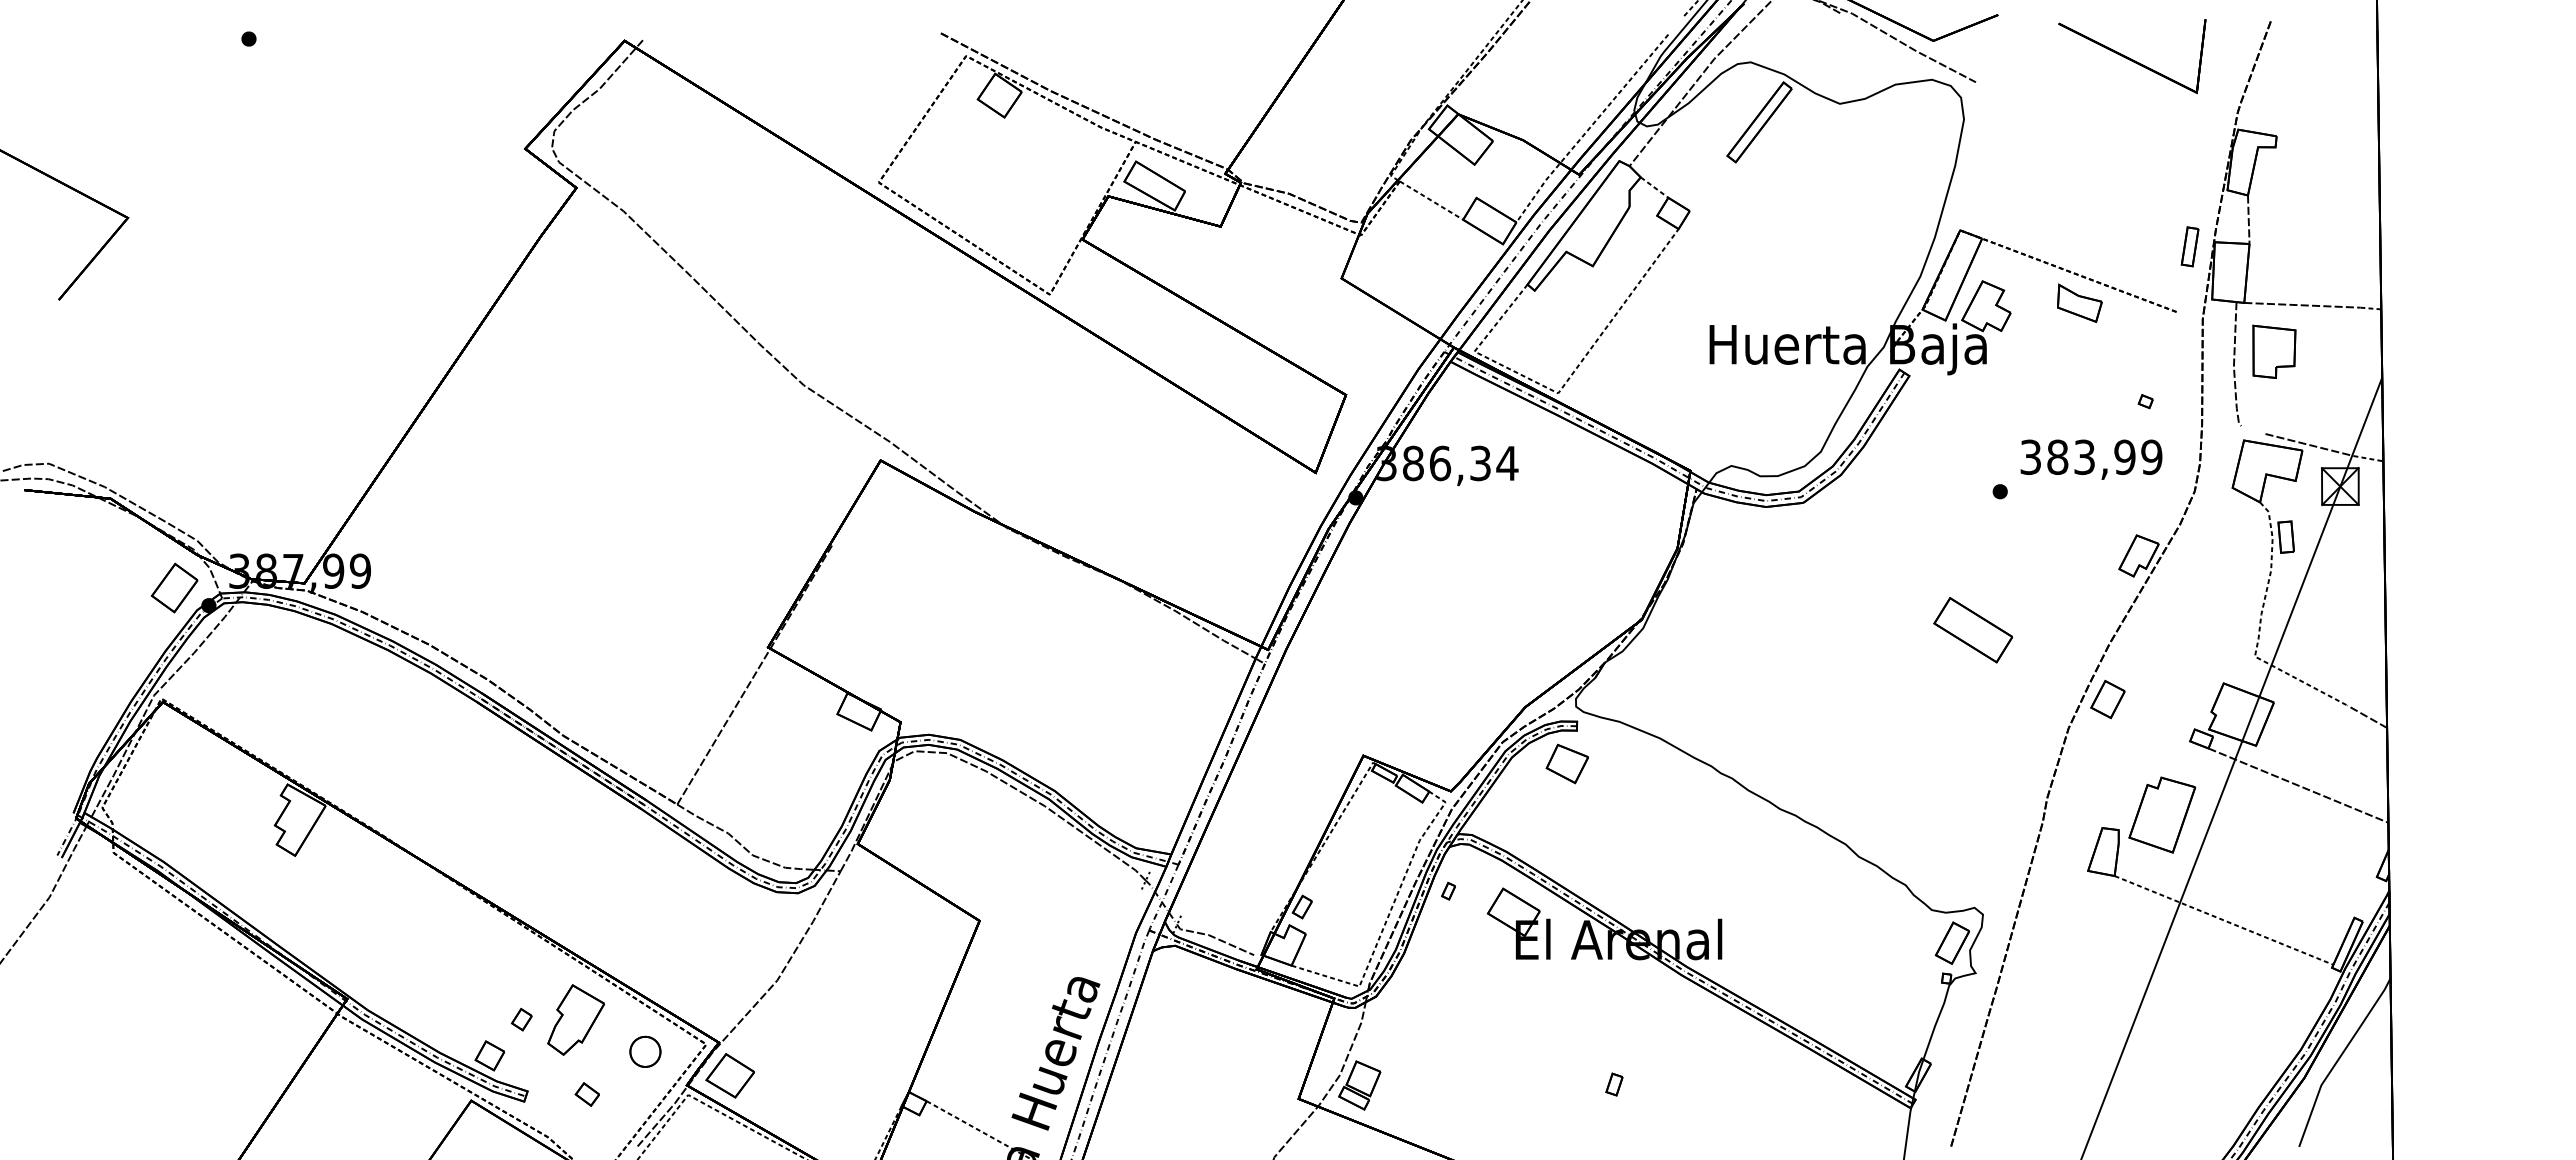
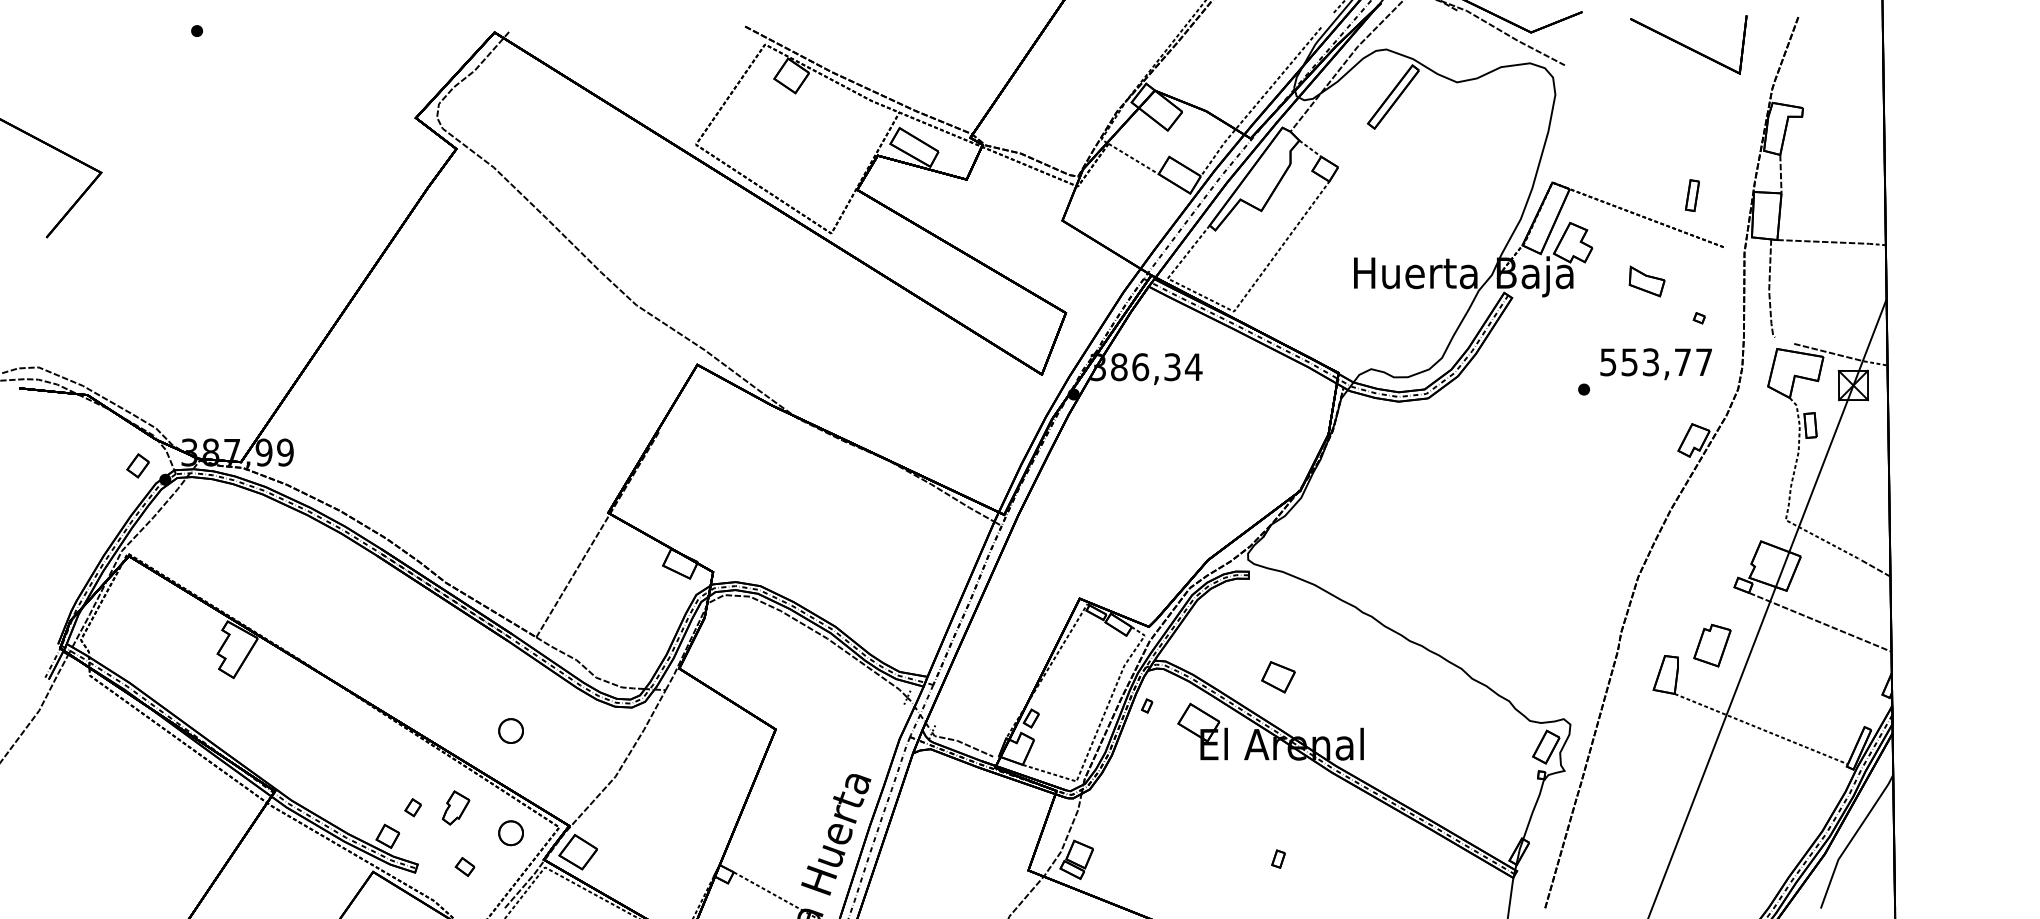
part: (2189, 246) -> (1692, 195), moved
part: (2079, 302) -> (1646, 280), moved
part: (2274, 351) -> (1801, 278), removed
text: (2091, 457) -> (1656, 362), 383,99 -> 553,77
part: (174, 587) -> (138, 465), size x0.6
part: (1973, 630) -> (1562, 499), removed
part: (2107, 699) -> (1669, 554), removed
part: (1566, 763) -> (1277, 676), moved
part: (2162, 814) -> (1712, 645), size x0.7
part: (645, 922) -> (511, 730), added
part: (575, 1019) -> (455, 807), size x0.6

